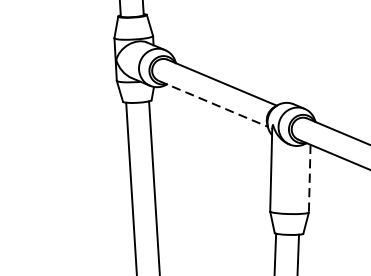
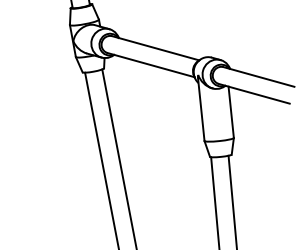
line: (213, 104) -> (151, 65), dashed -> solid
line: (310, 178) -> (231, 112), dashed -> solid

